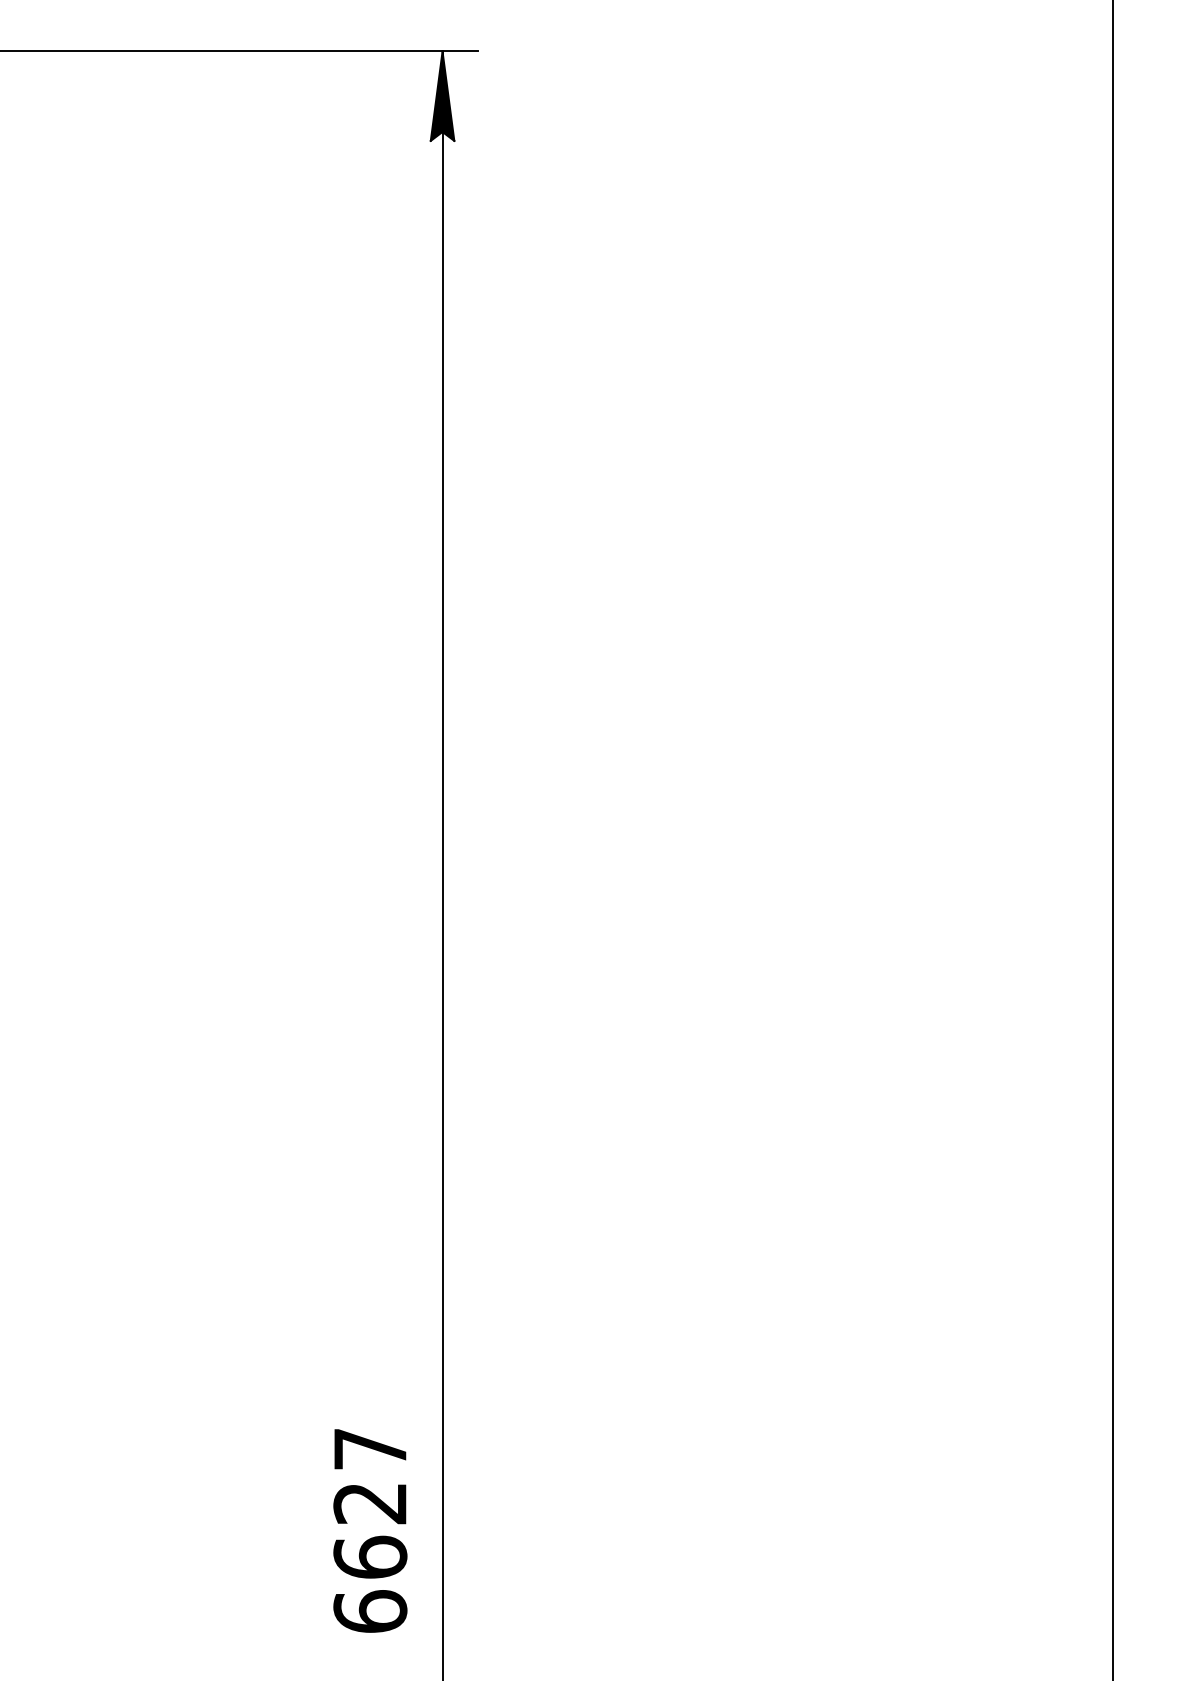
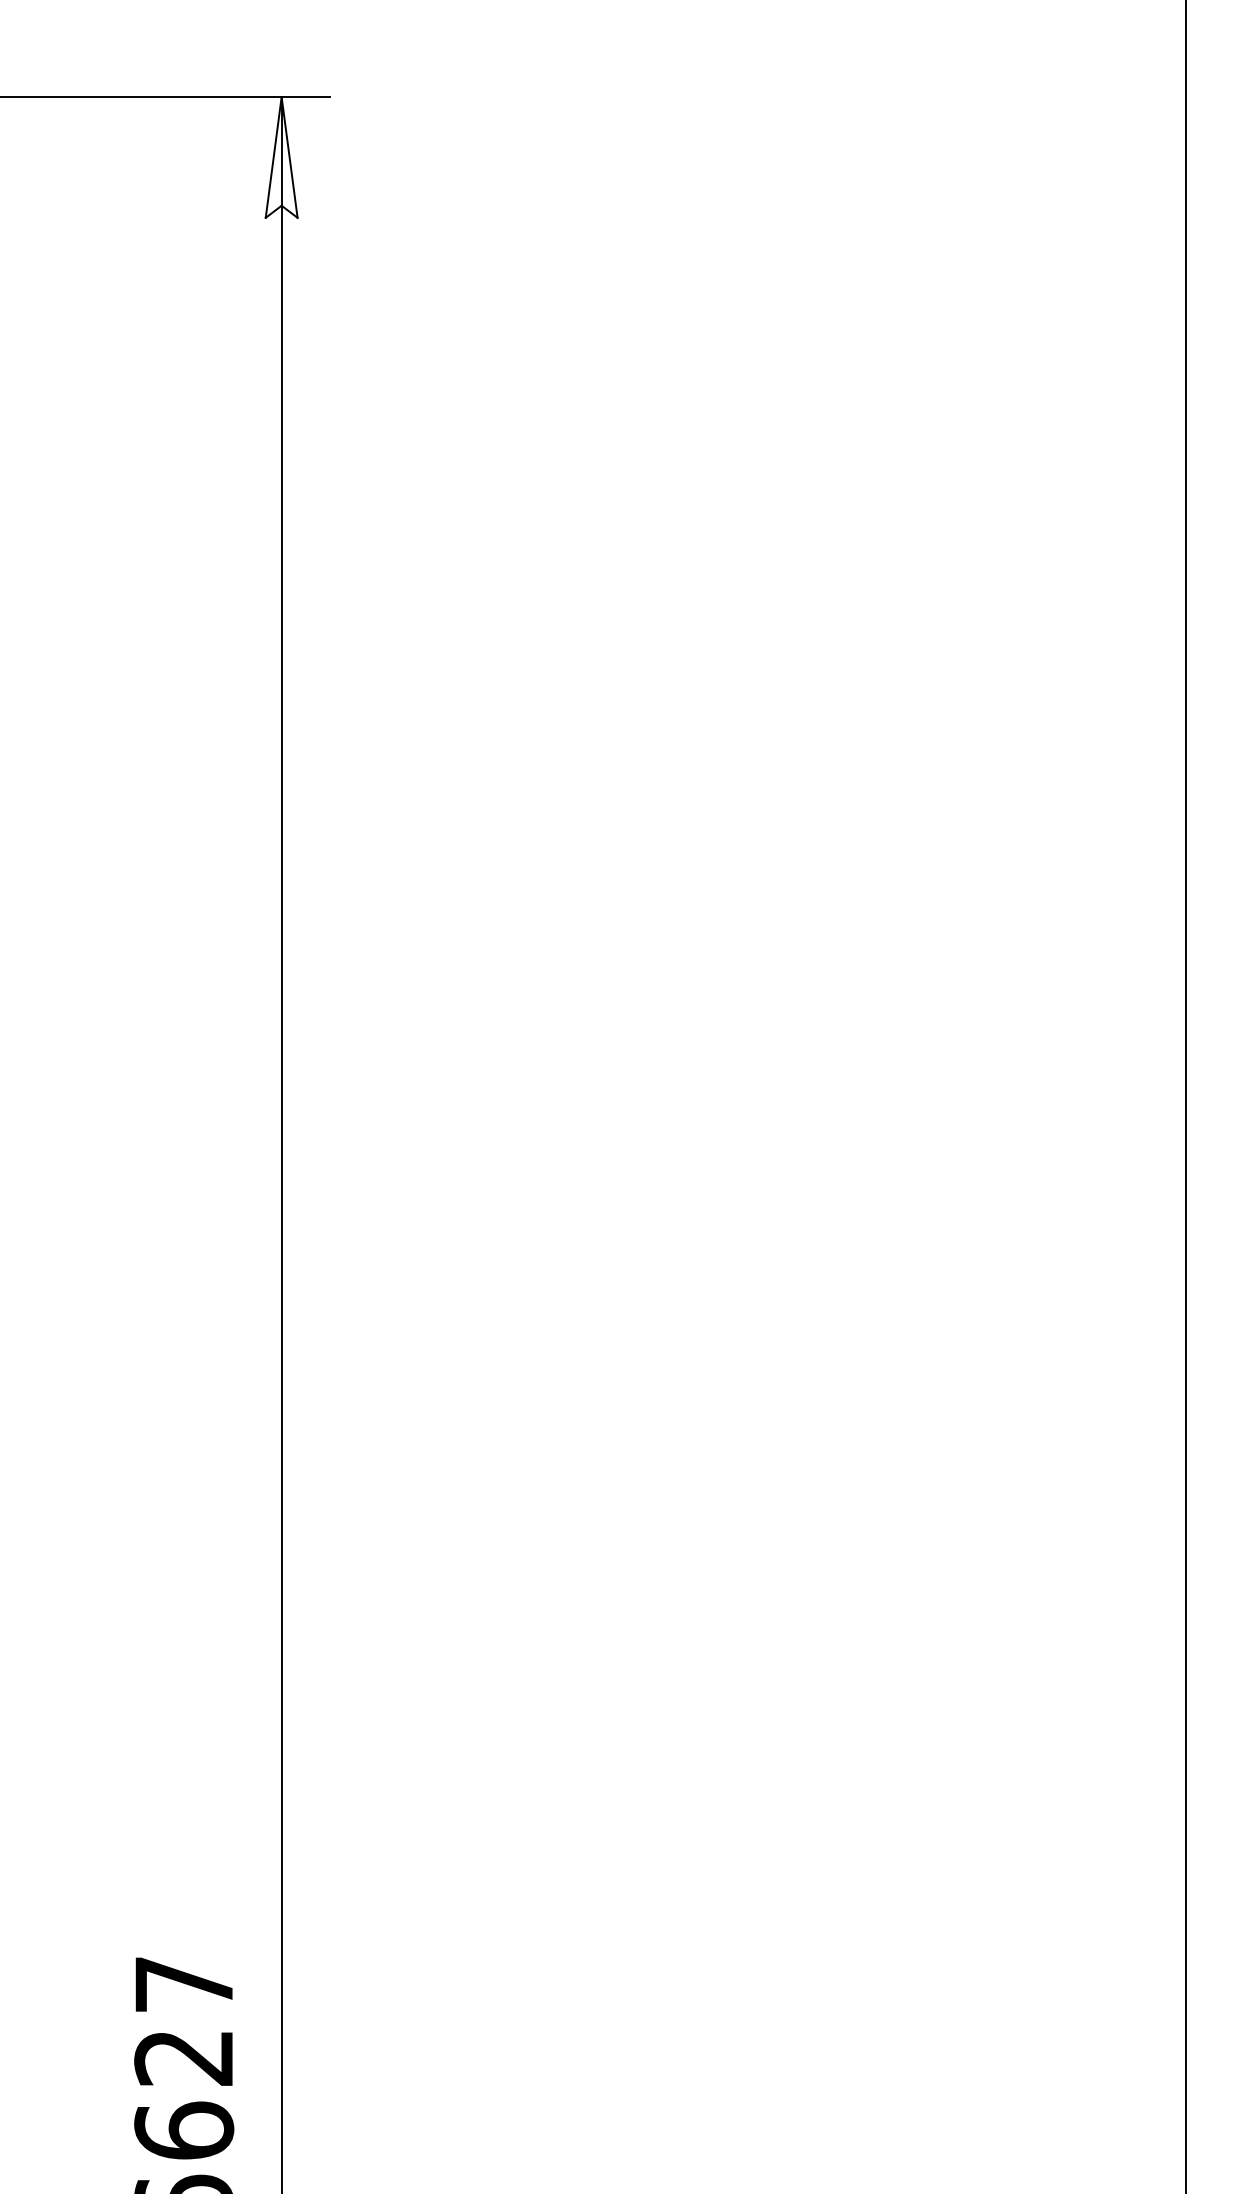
fill: (442, 95) -> (281, 156), removed

